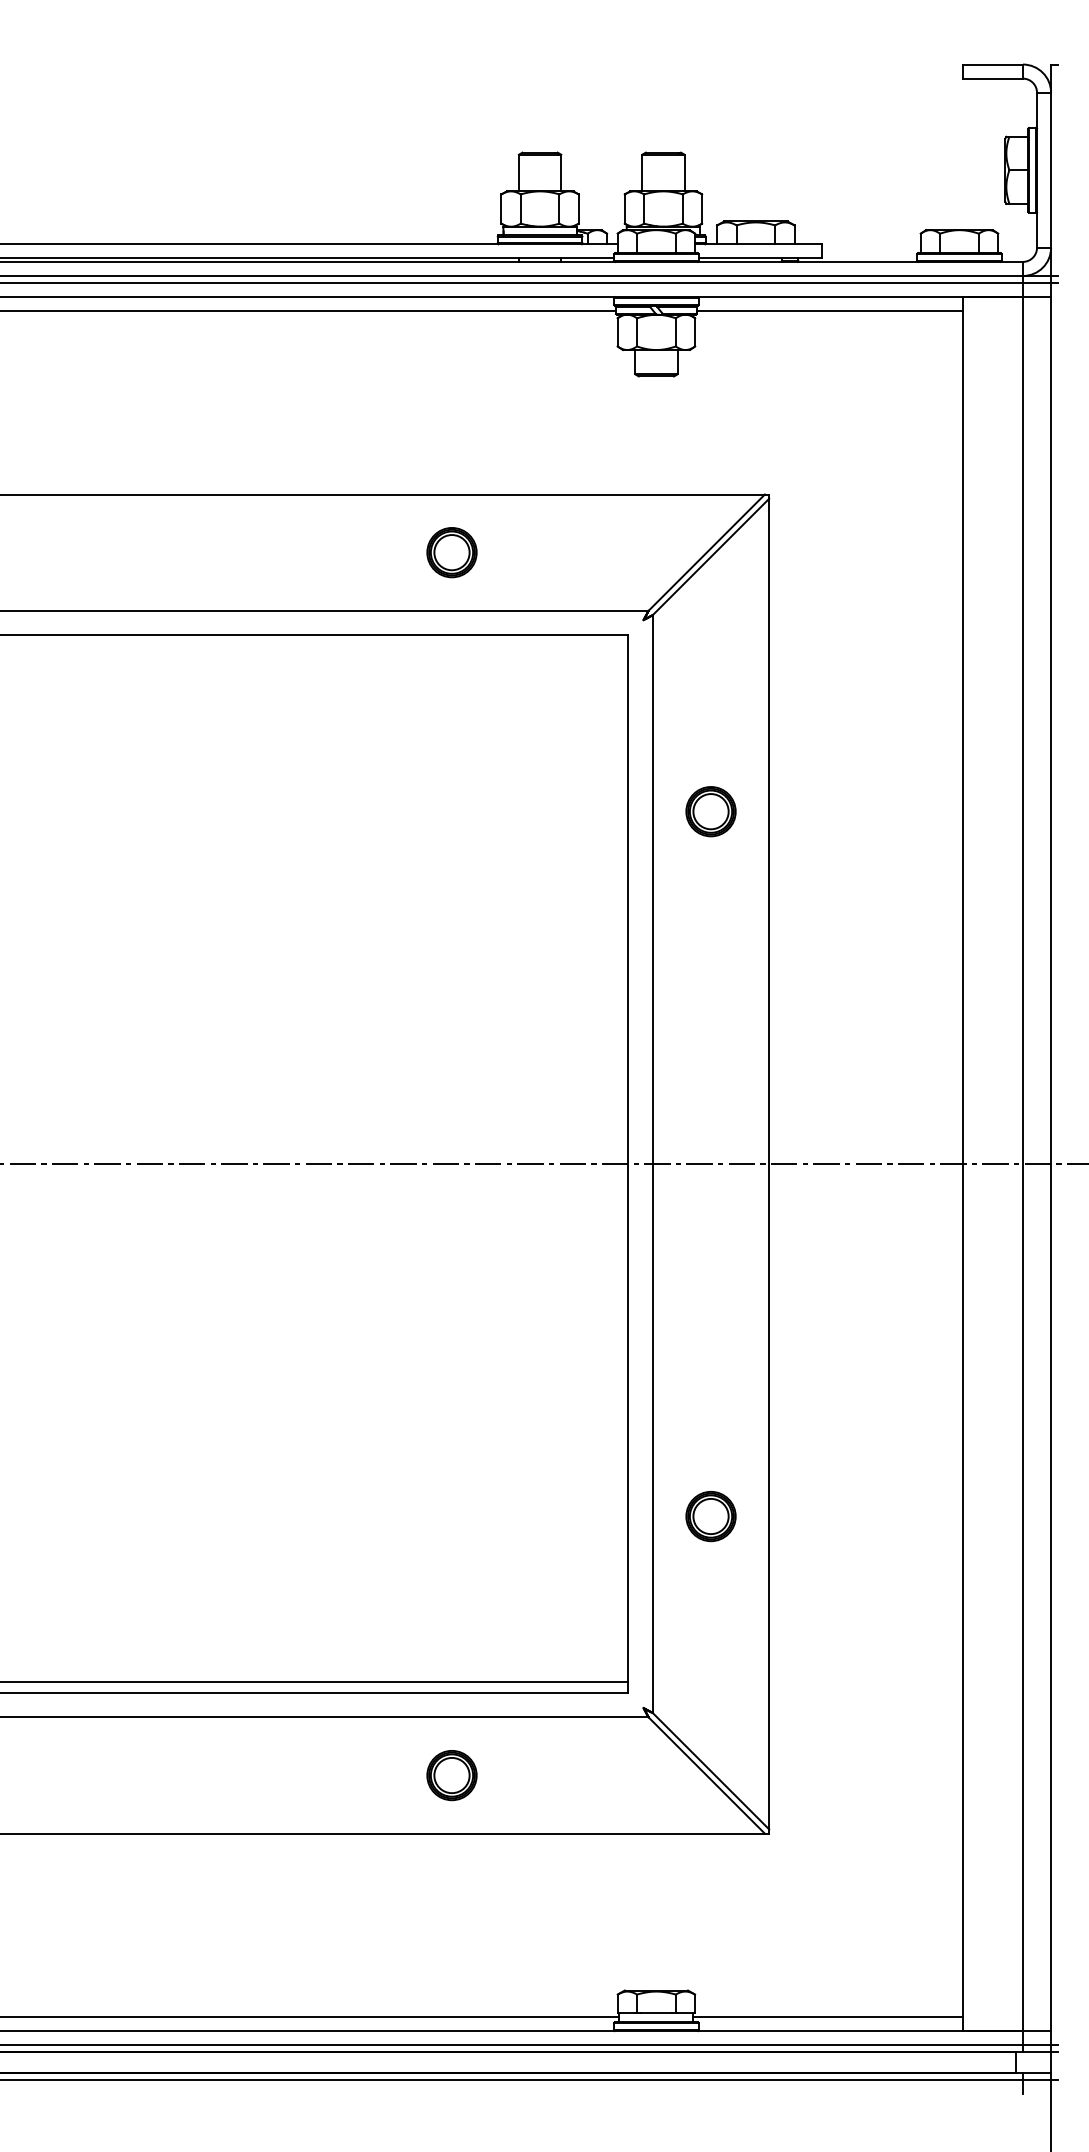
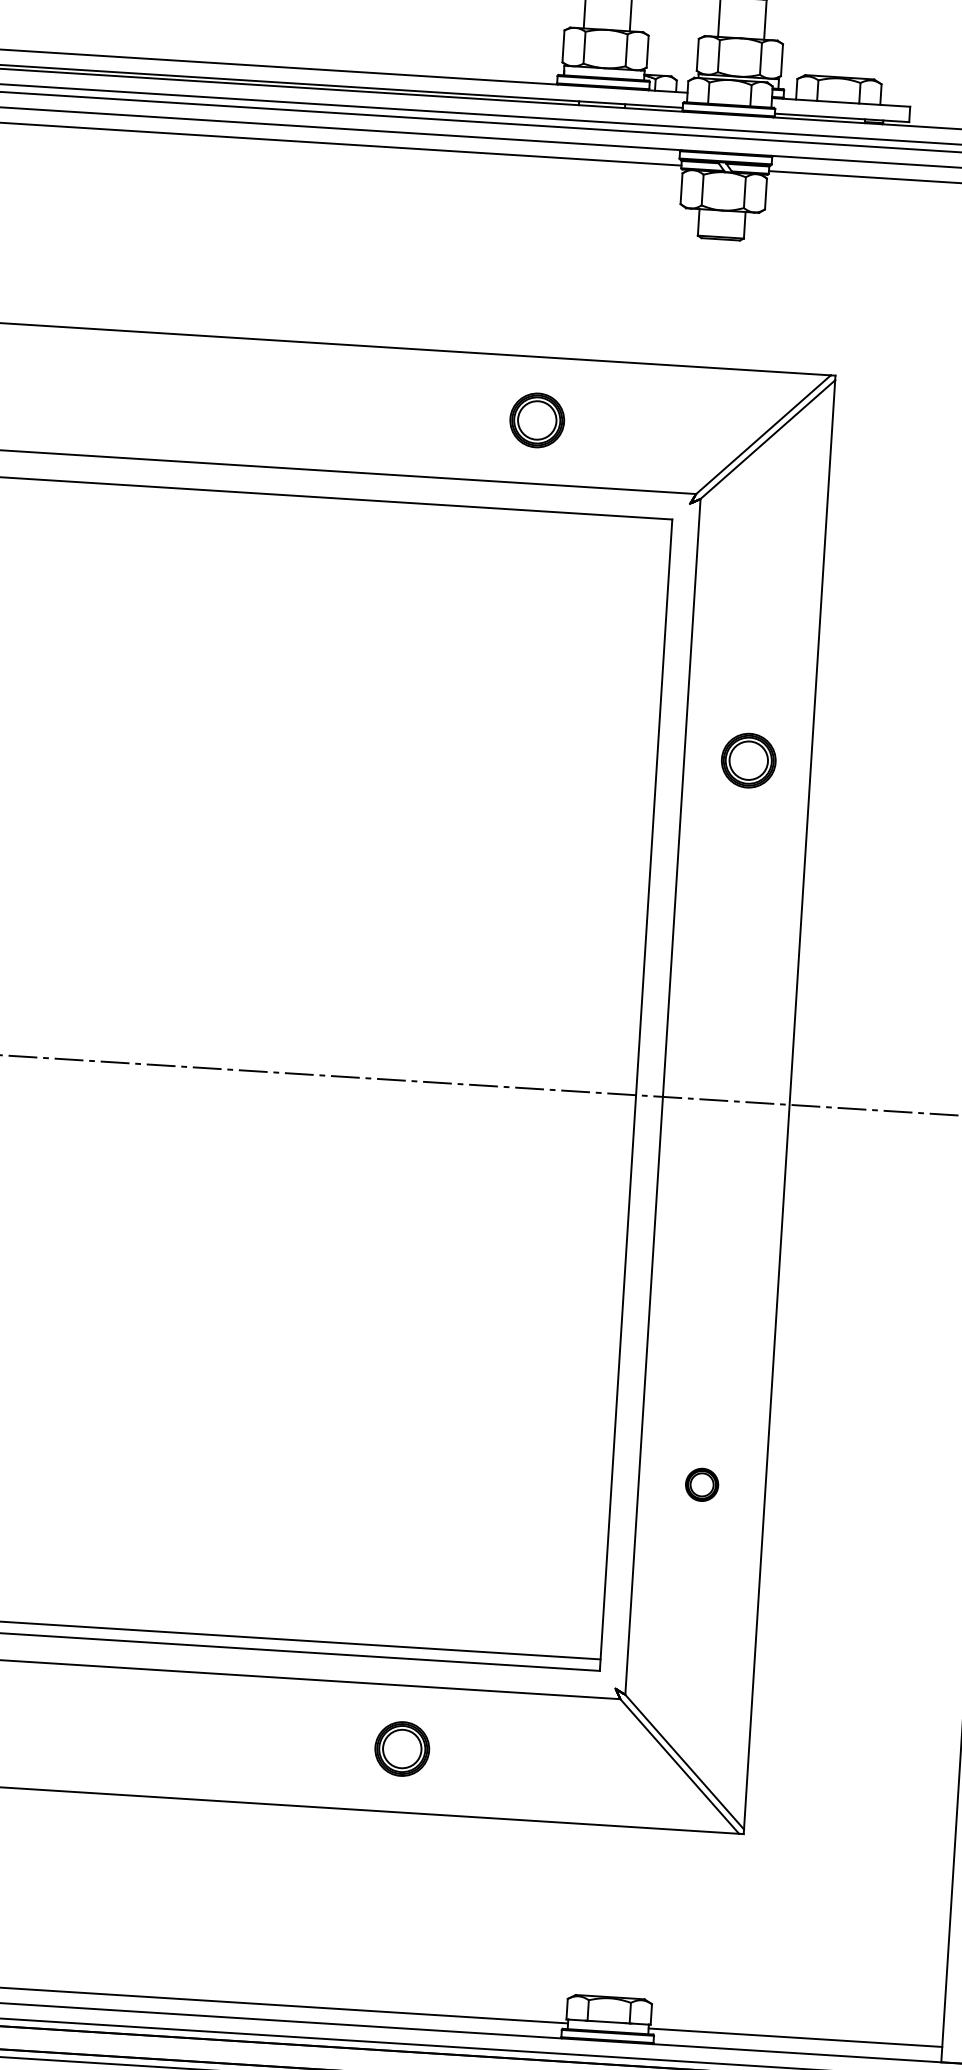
part: (451, 552) -> (536, 420), moved
part: (710, 811) -> (748, 760), moved
part: (710, 1516) -> (701, 1484), size x0.6

